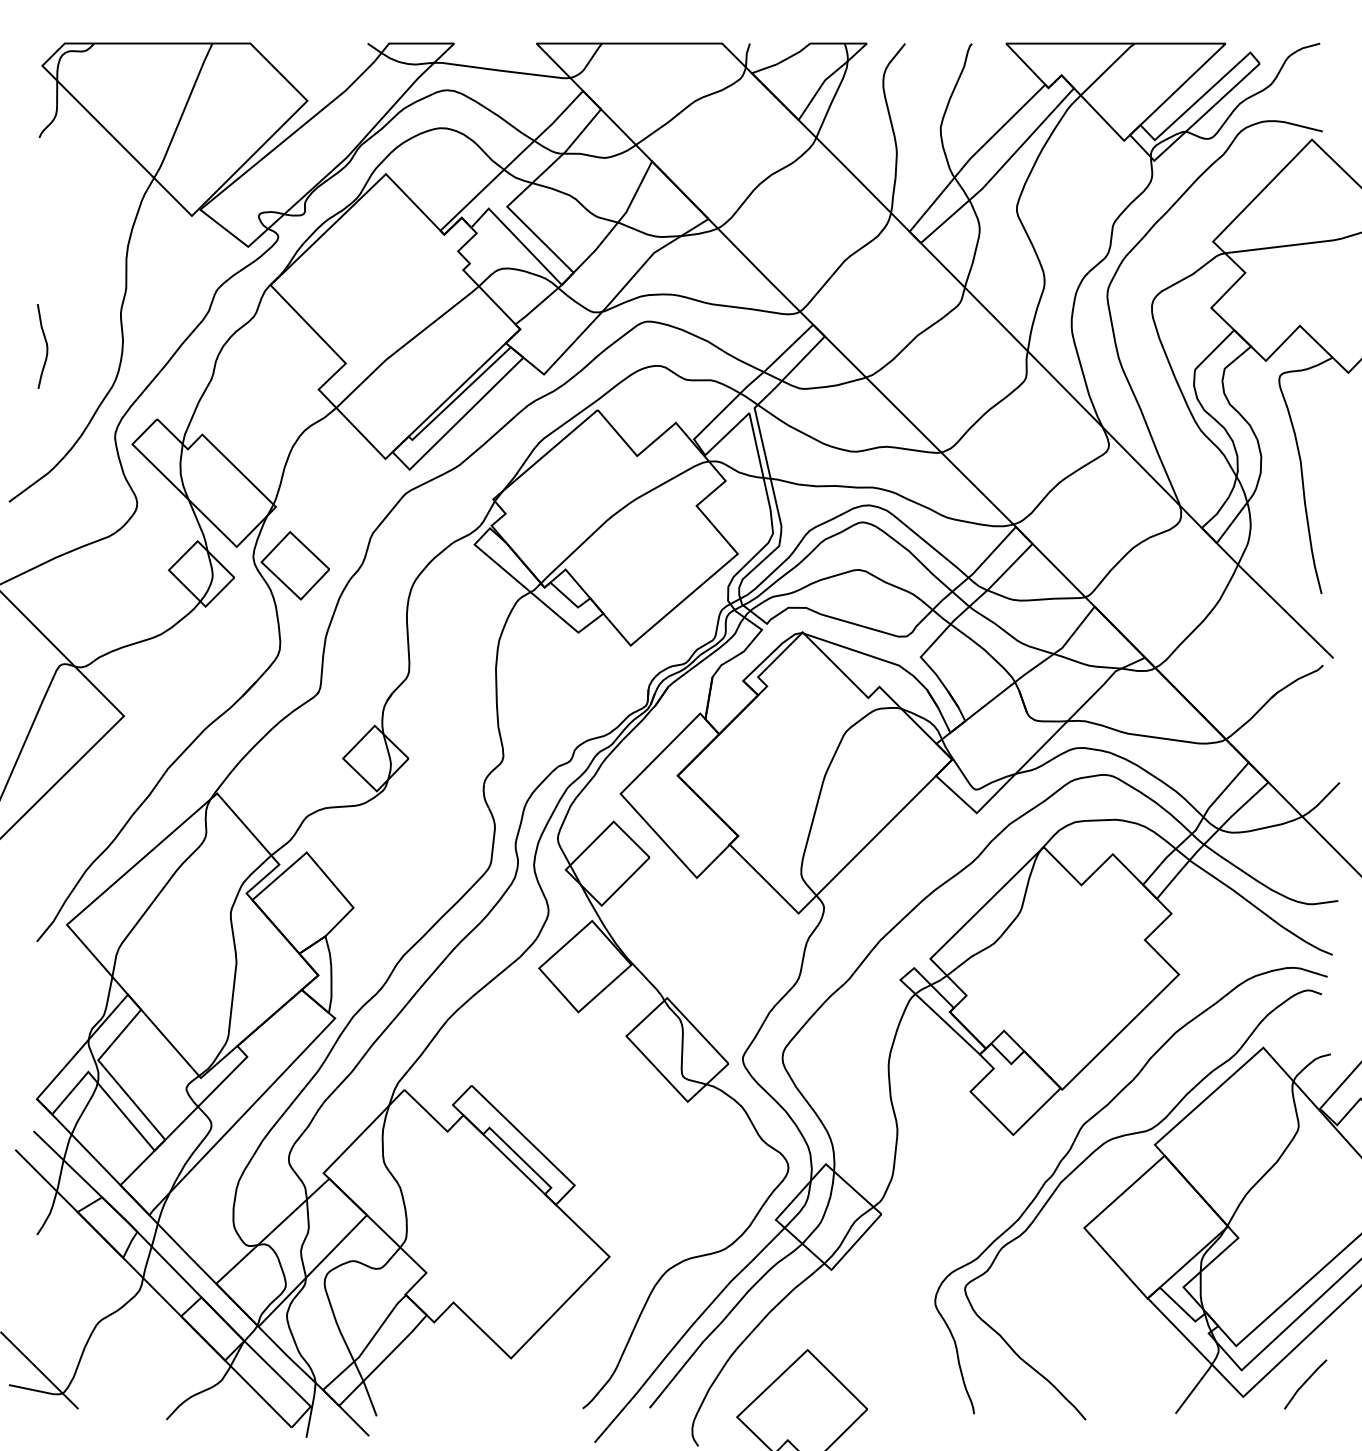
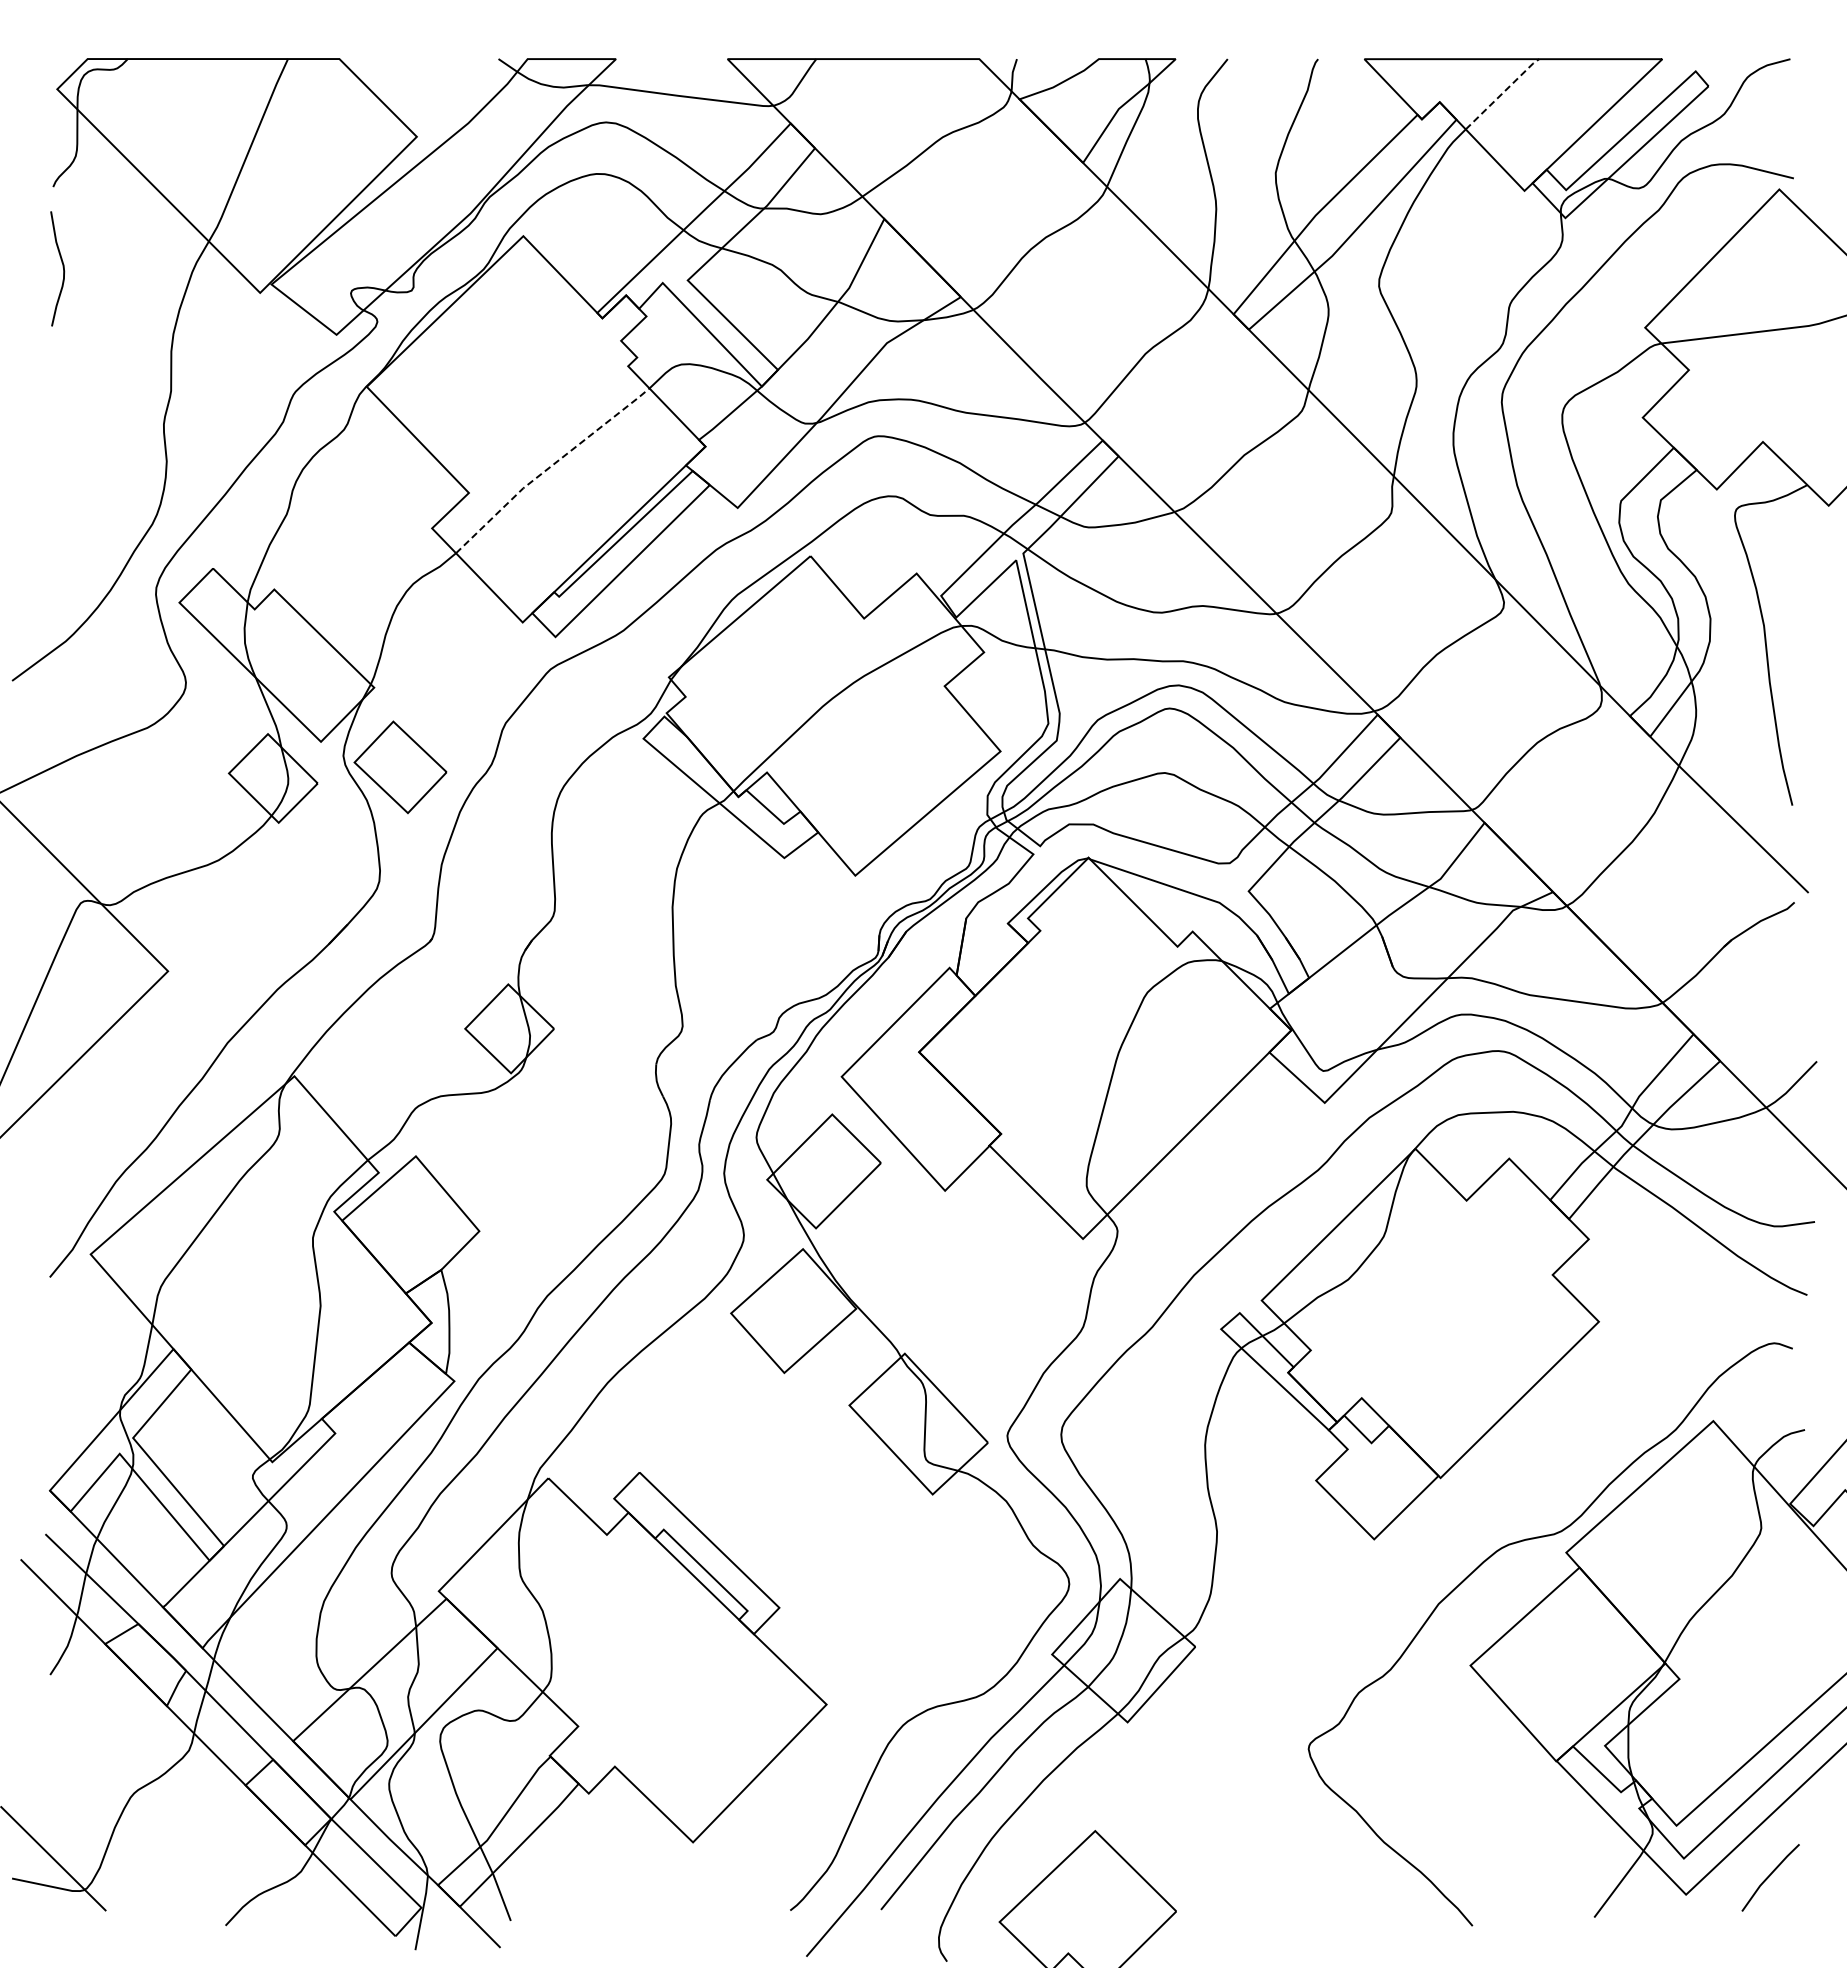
line: (1107, 68) -> (1502, 93), solid -> dashed
line: (405, 344) -> (549, 467), solid -> dashed
curve: (46, 345) -> (62, 267), moved
curve: (1071, 1149) -> (1452, 1559), removed

